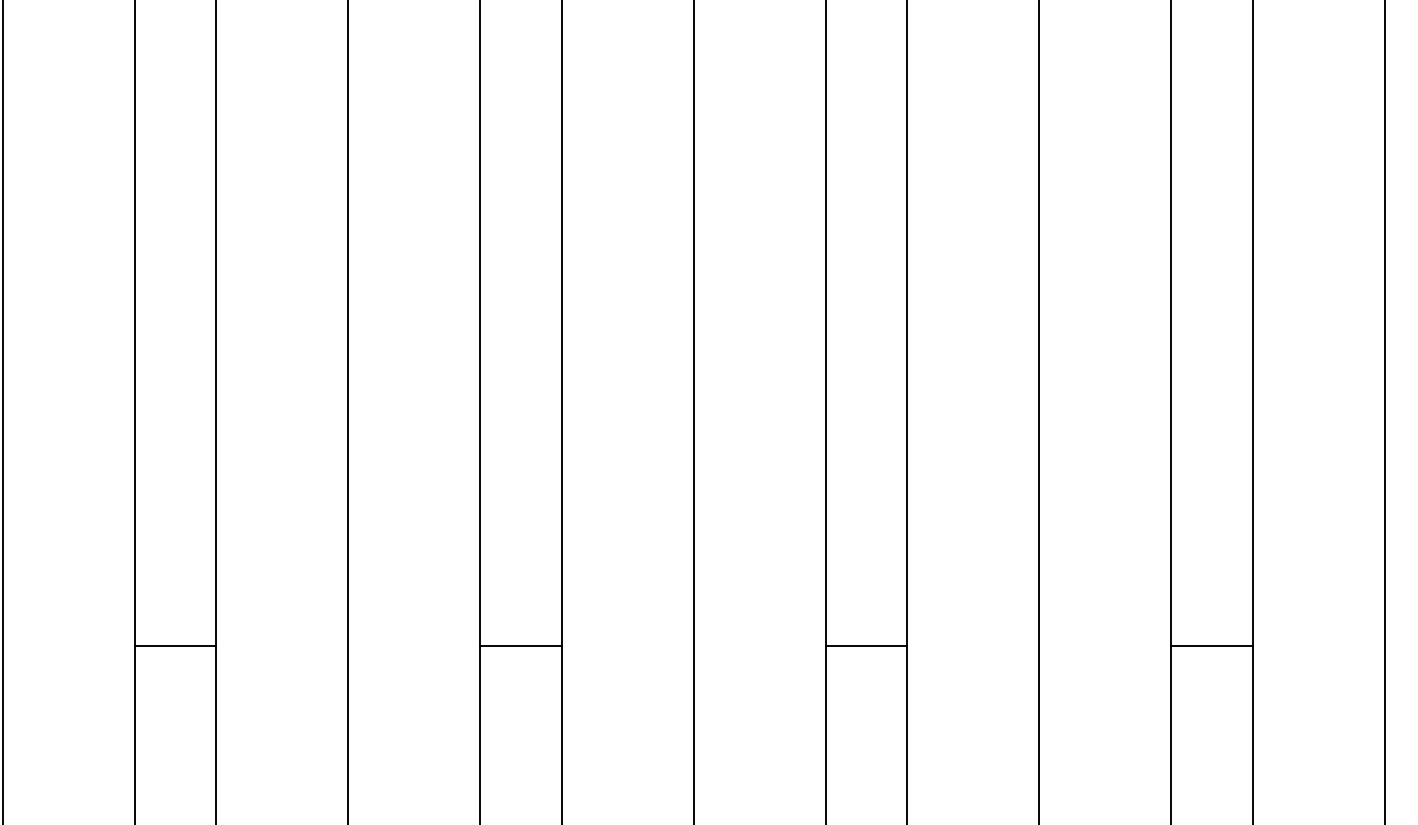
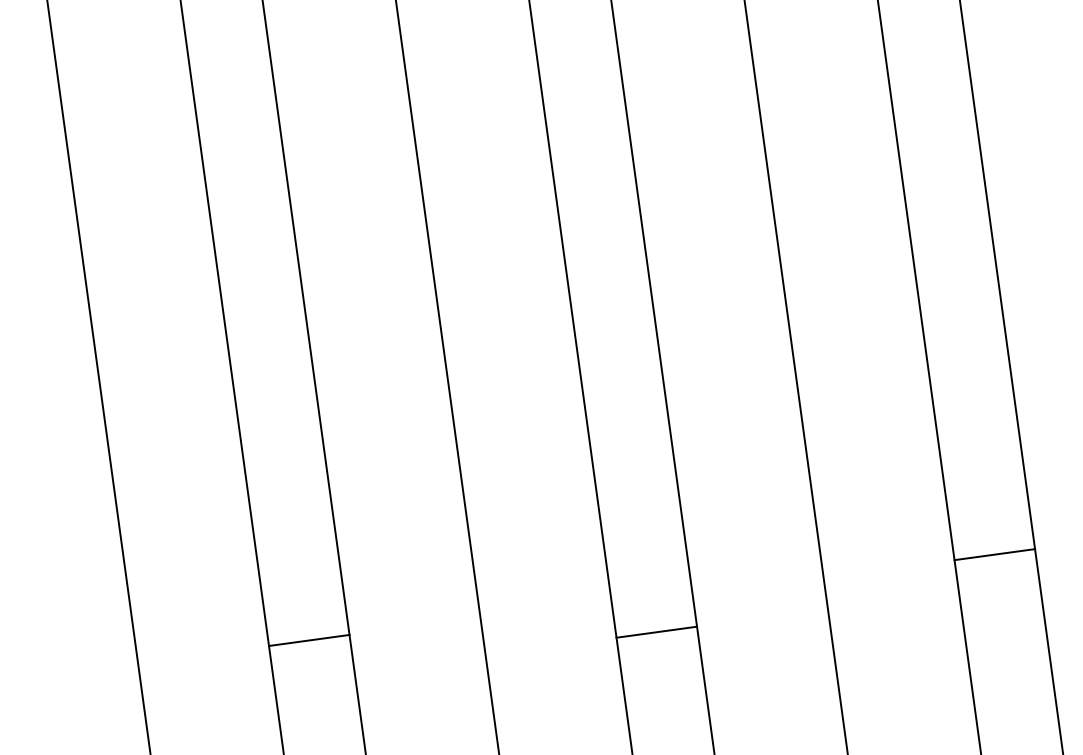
line: (175, 646) -> (309, 640), moved
line: (866, 646) -> (994, 554), moved

